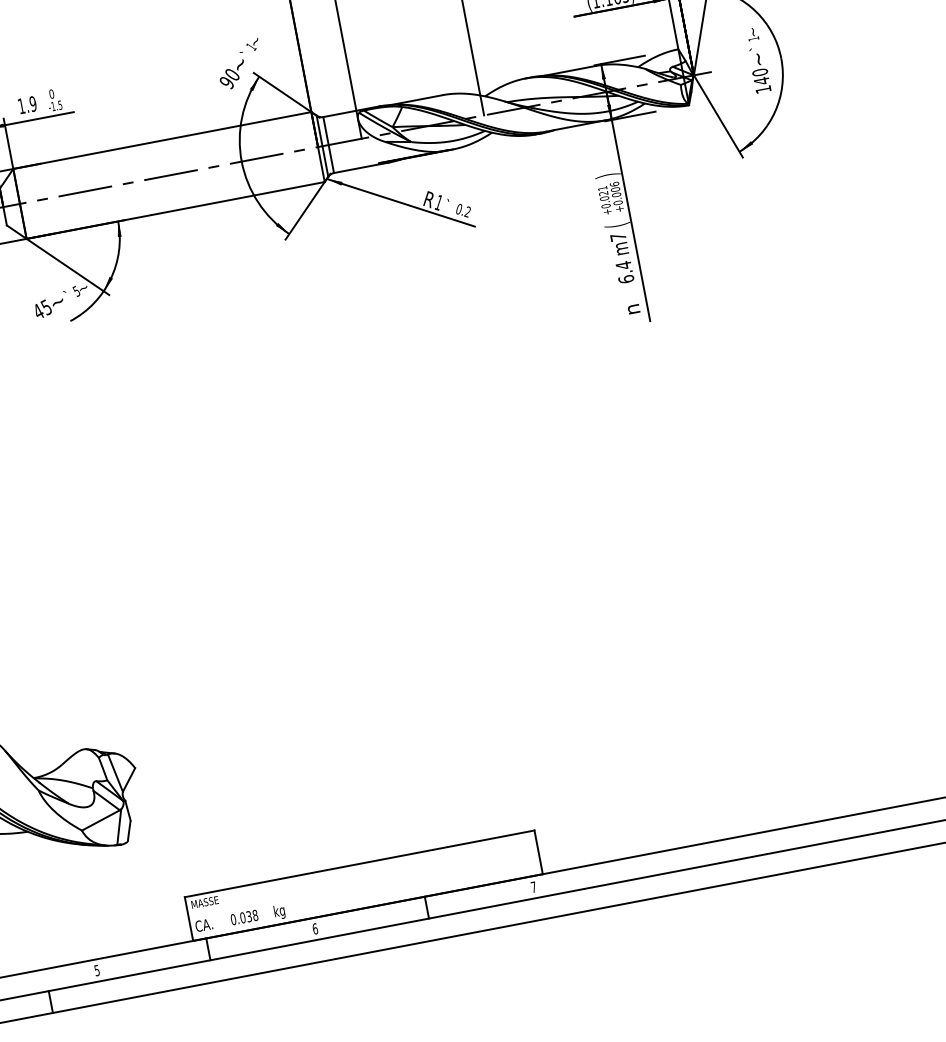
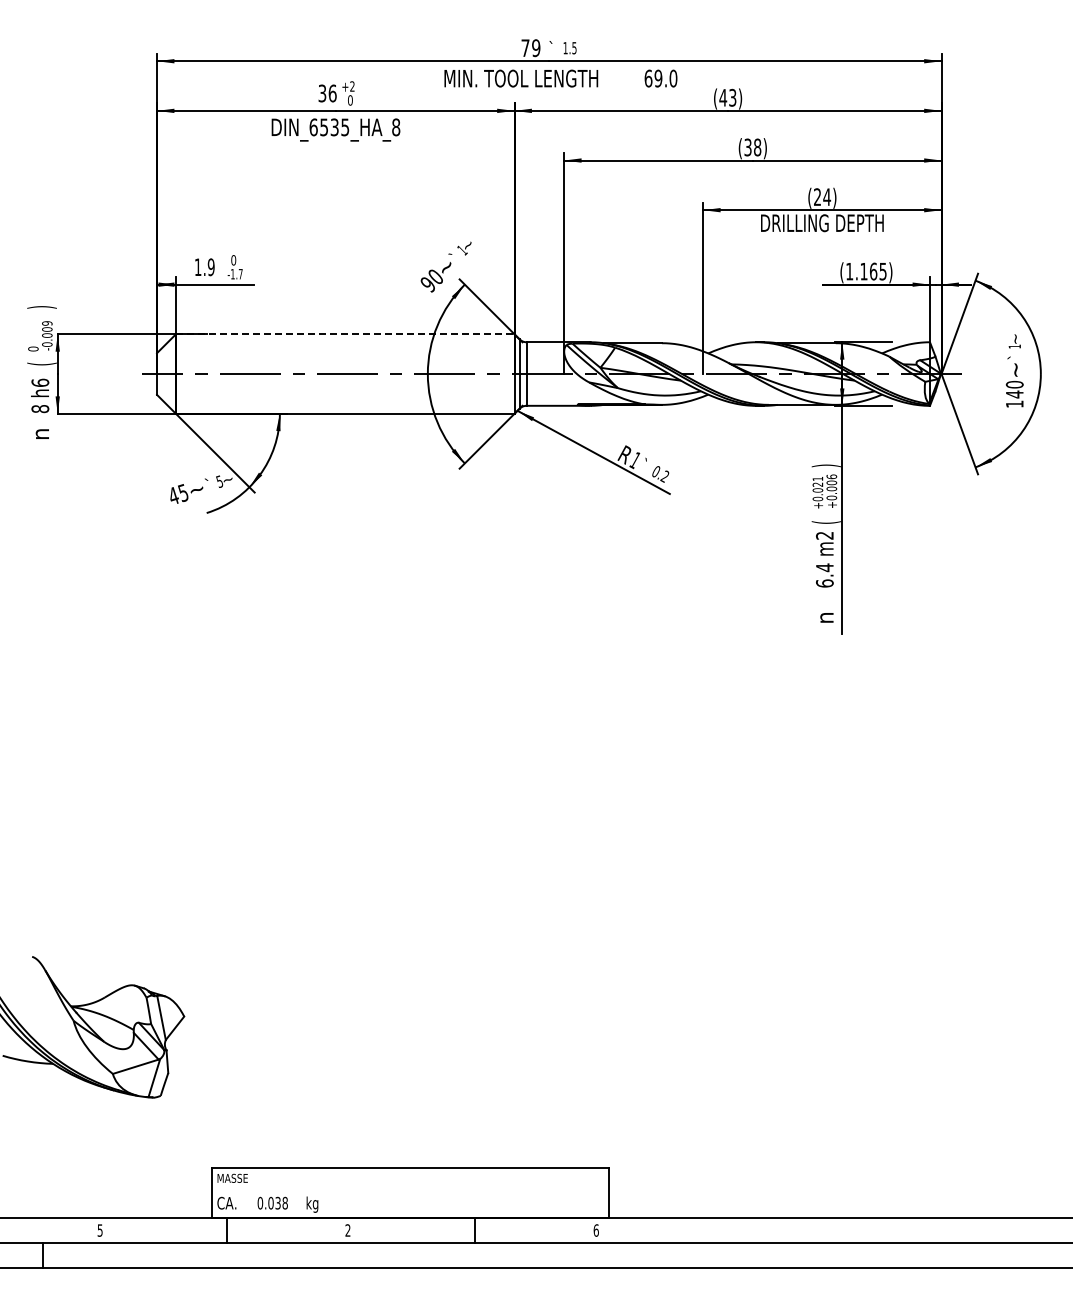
text: (60, 105) -> (240, 274), -1.5 -> -1.7
line: (162, 140) -> (345, 334), solid -> dashed
text: (617, 237) -> (824, 535), m7 -> m2
text: (533, 887) -> (595, 1230), 7 -> 6
text: (314, 929) -> (347, 1230), 6 -> 2

